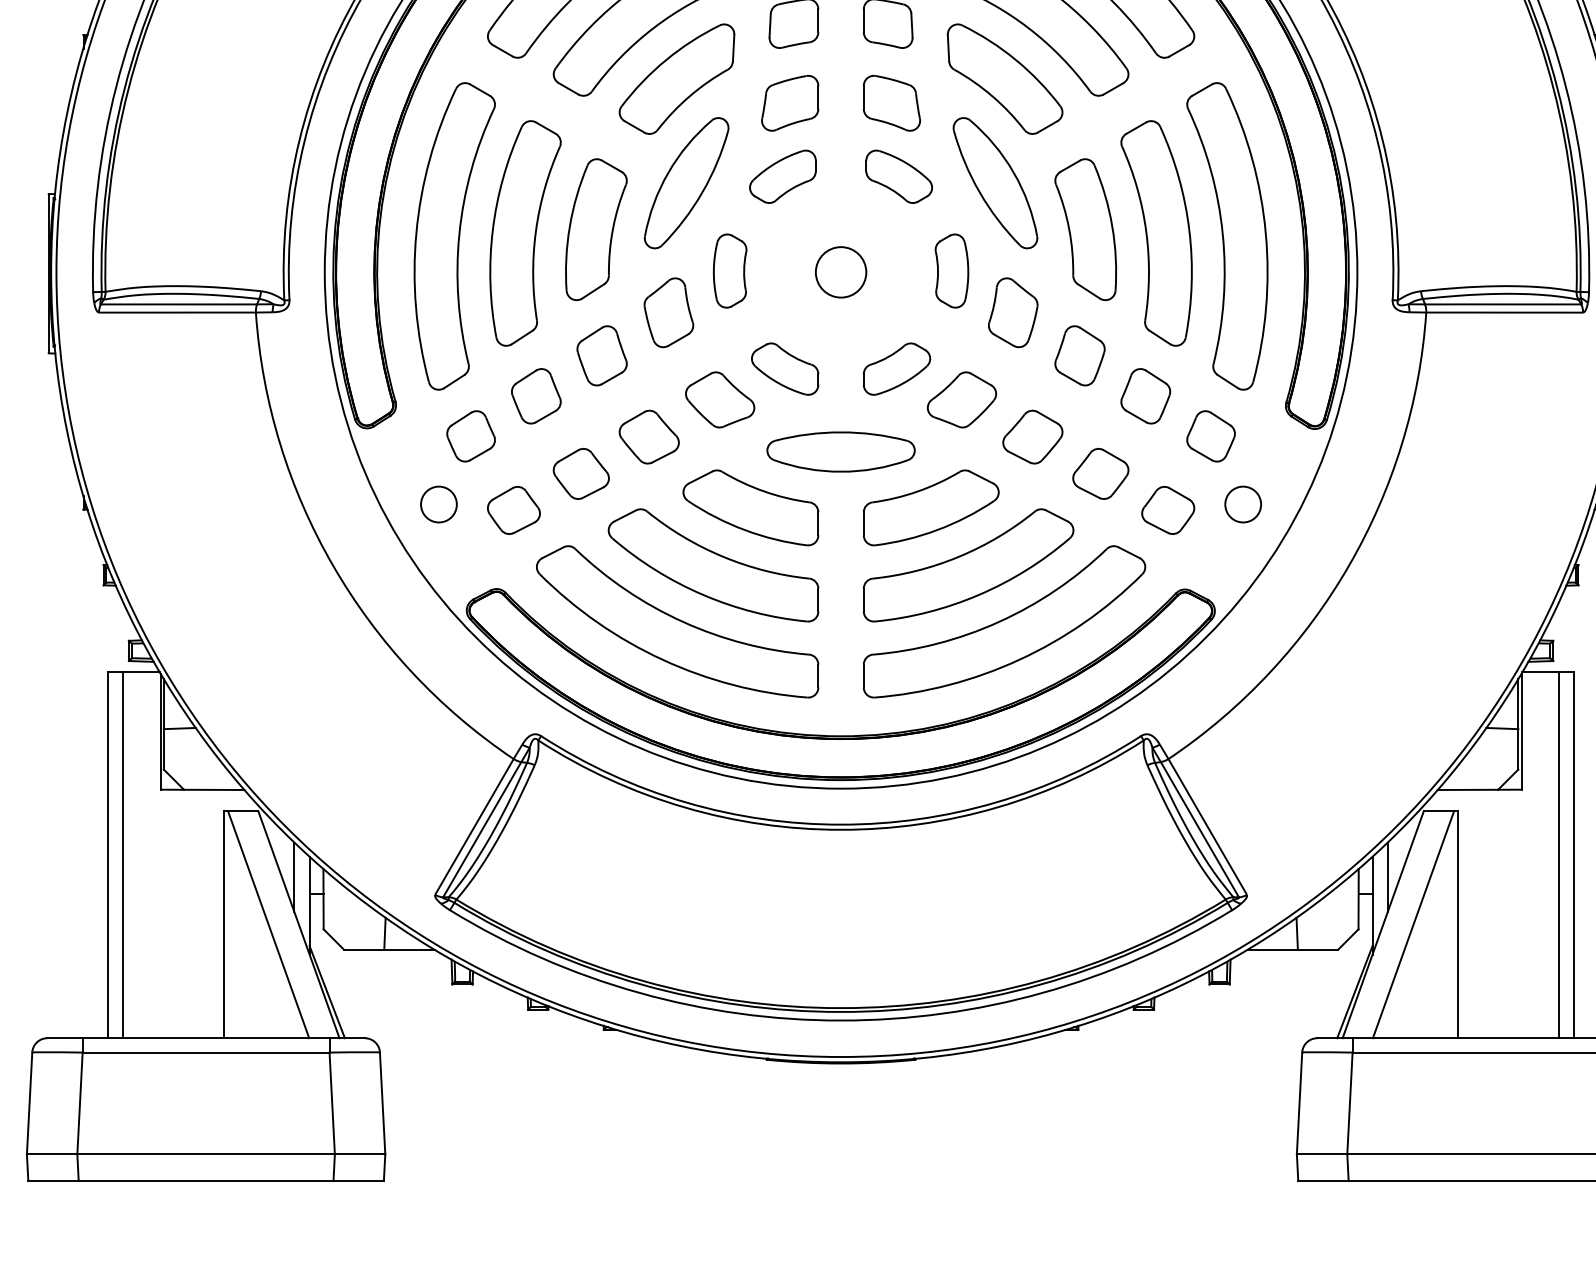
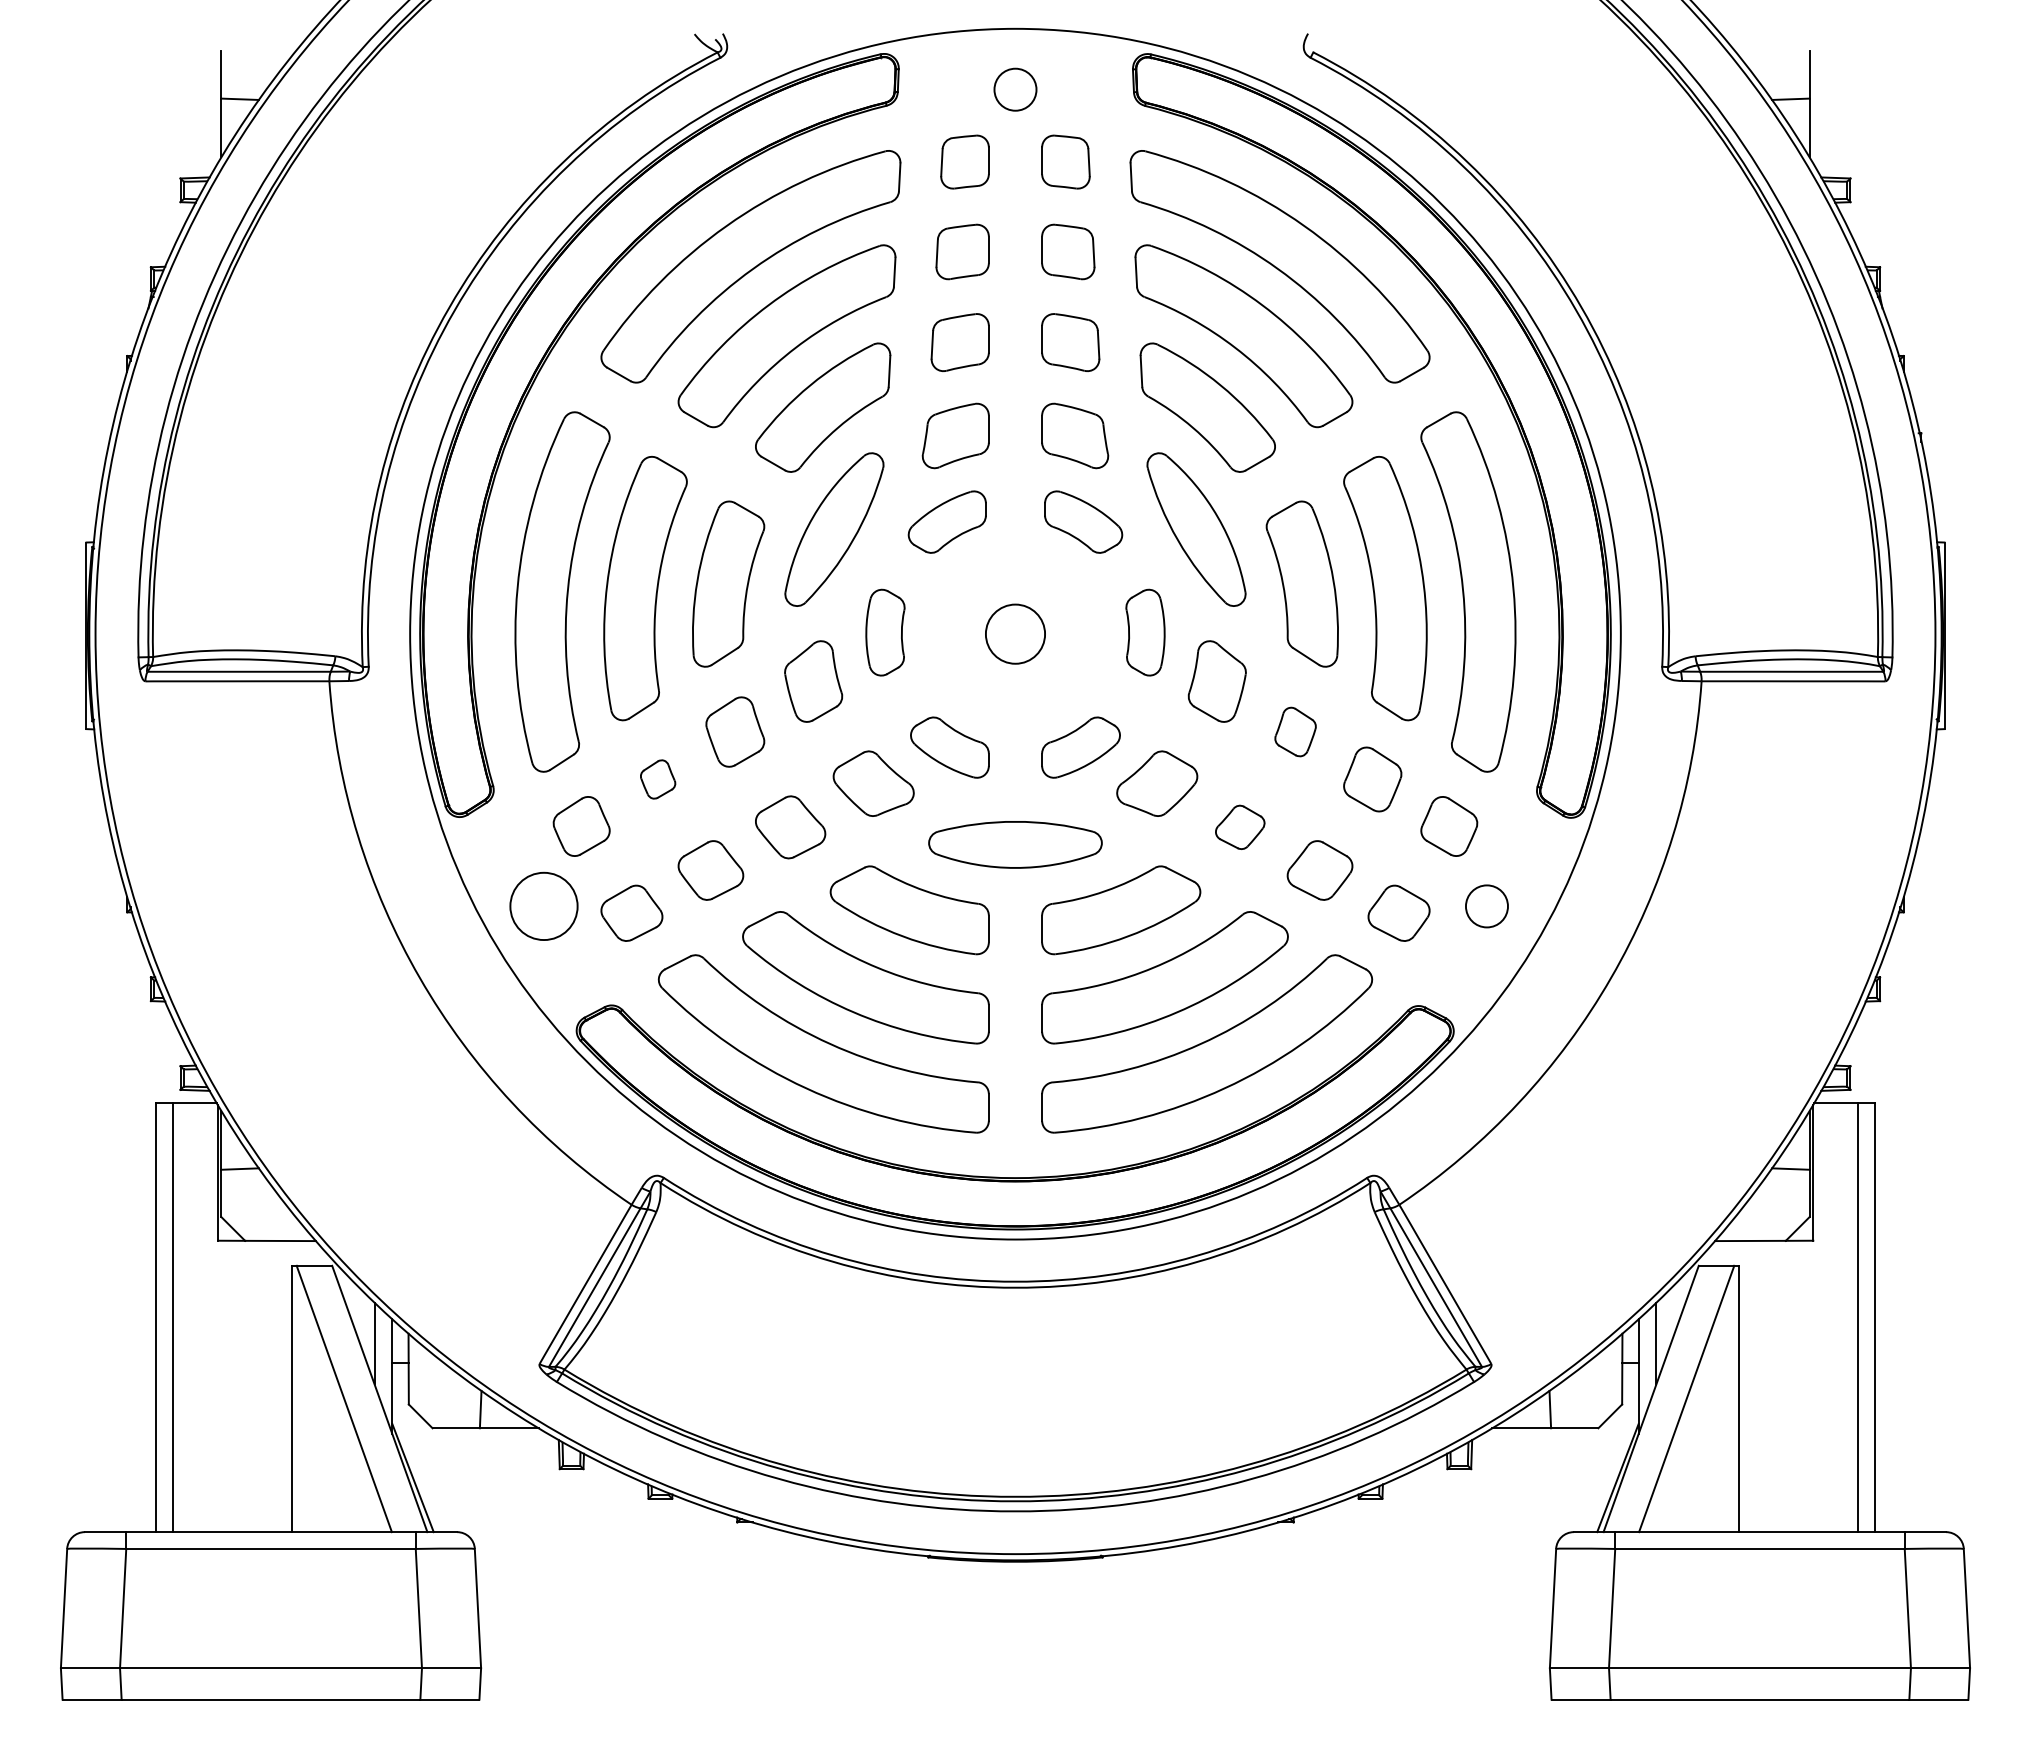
part: (1079, 355) -> (1295, 731), size x0.7
part: (535, 396) -> (657, 779), size x0.6
part: (1032, 437) -> (1239, 827), size x0.7
circle: (439, 504) -> (544, 906), size x1.6

